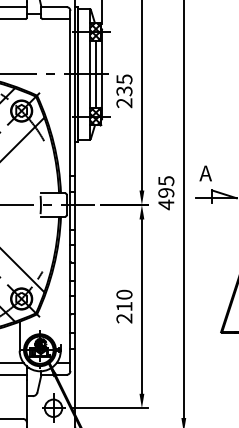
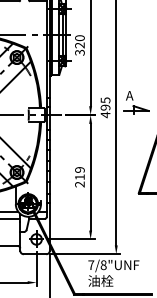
text: (123, 91) -> (79, 45), 235 -> 320
text: (123, 293) -> (79, 169), 210 -> 219

